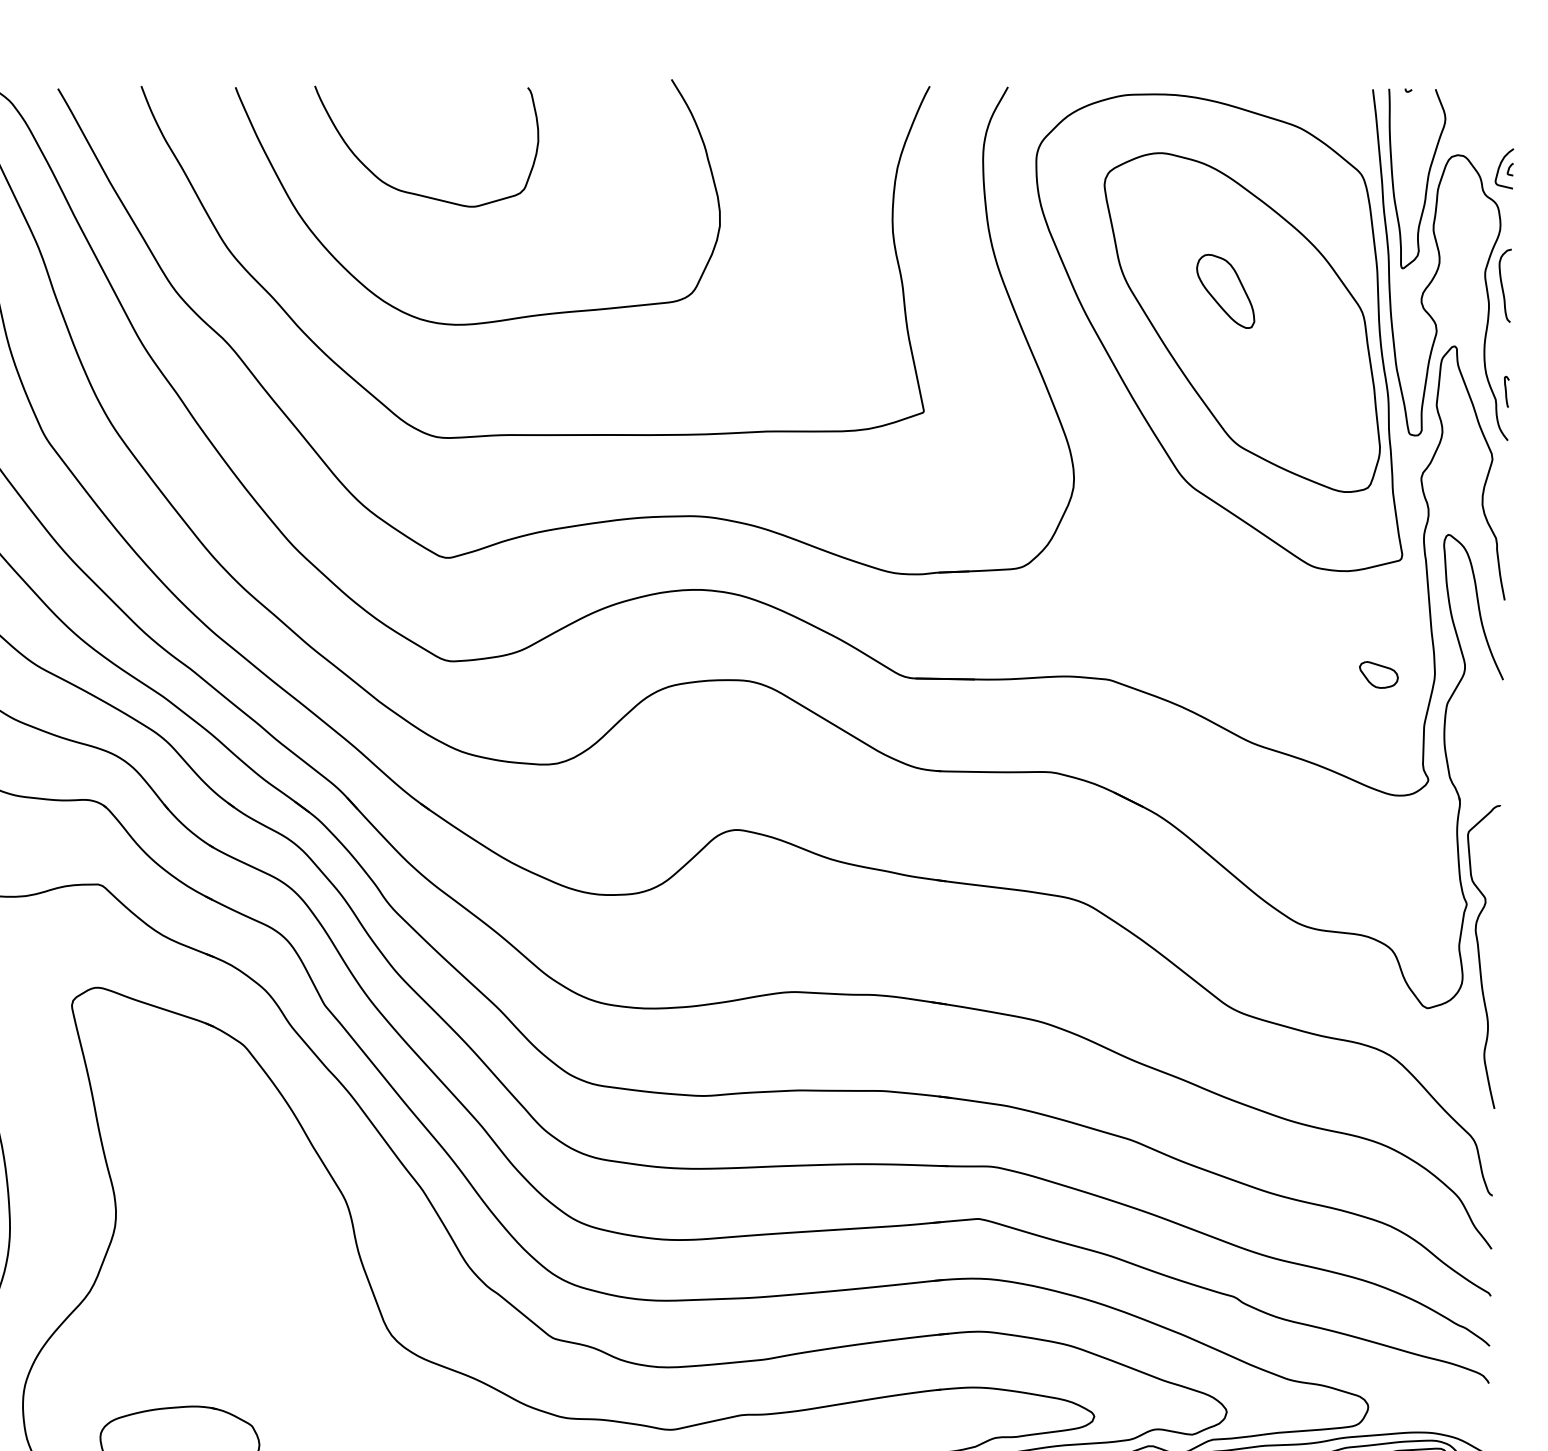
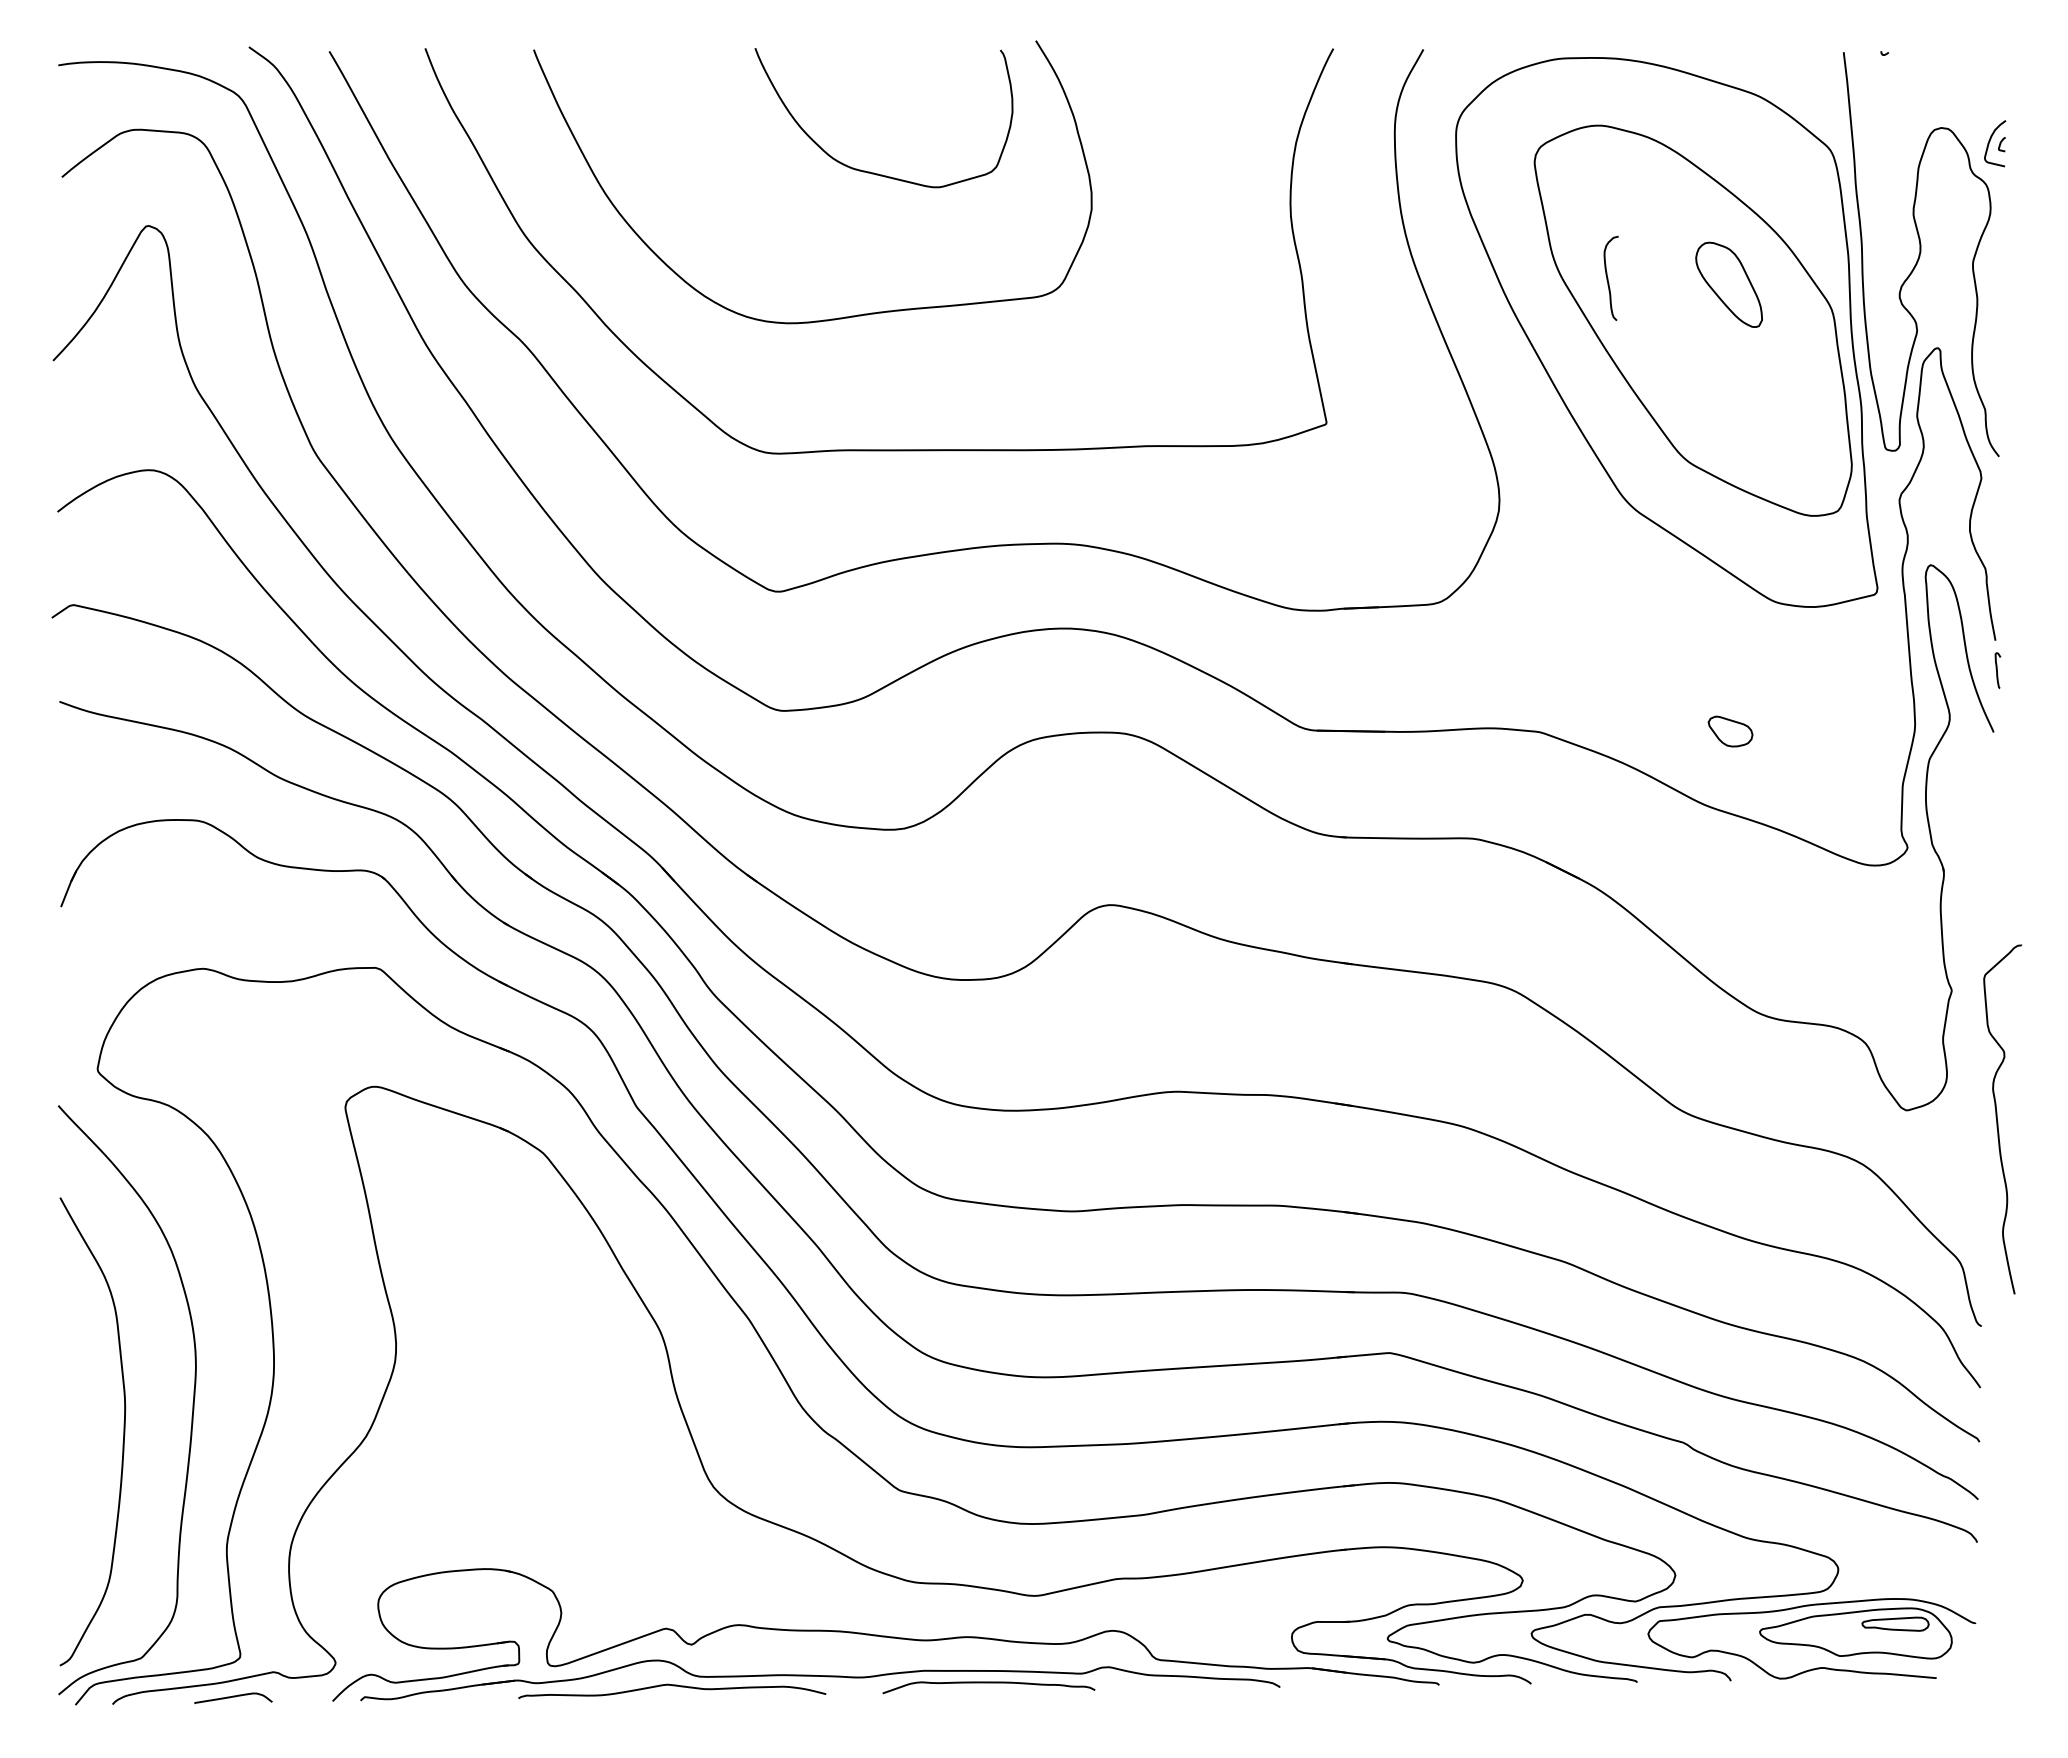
curve: (1426, 180) -> (1905, 157), removed
curve: (418, 193) -> (874, 172), moved
curve: (1502, 285) -> (1608, 277), moved
part: (1225, 291) -> (1728, 284), moved
curve: (1506, 391) -> (1997, 670), moved
part: (1378, 674) -> (1730, 731), moved
curve: (1480, 958) -> (1998, 1121), moved

